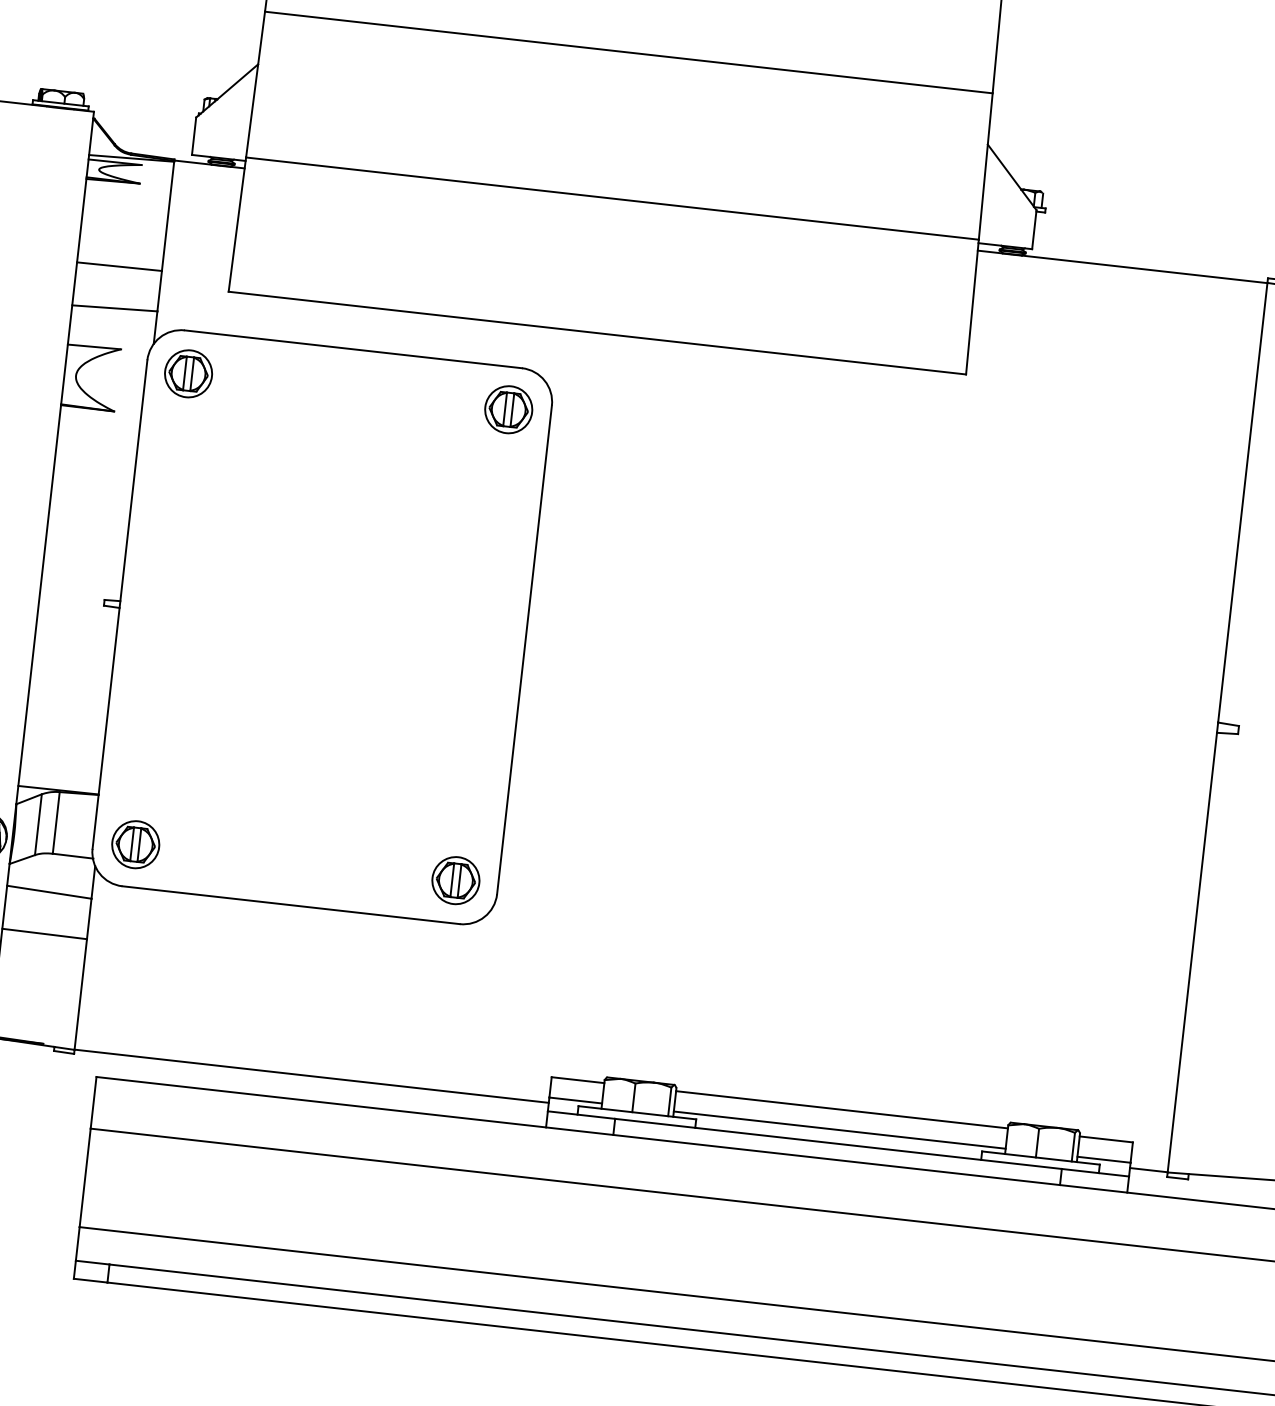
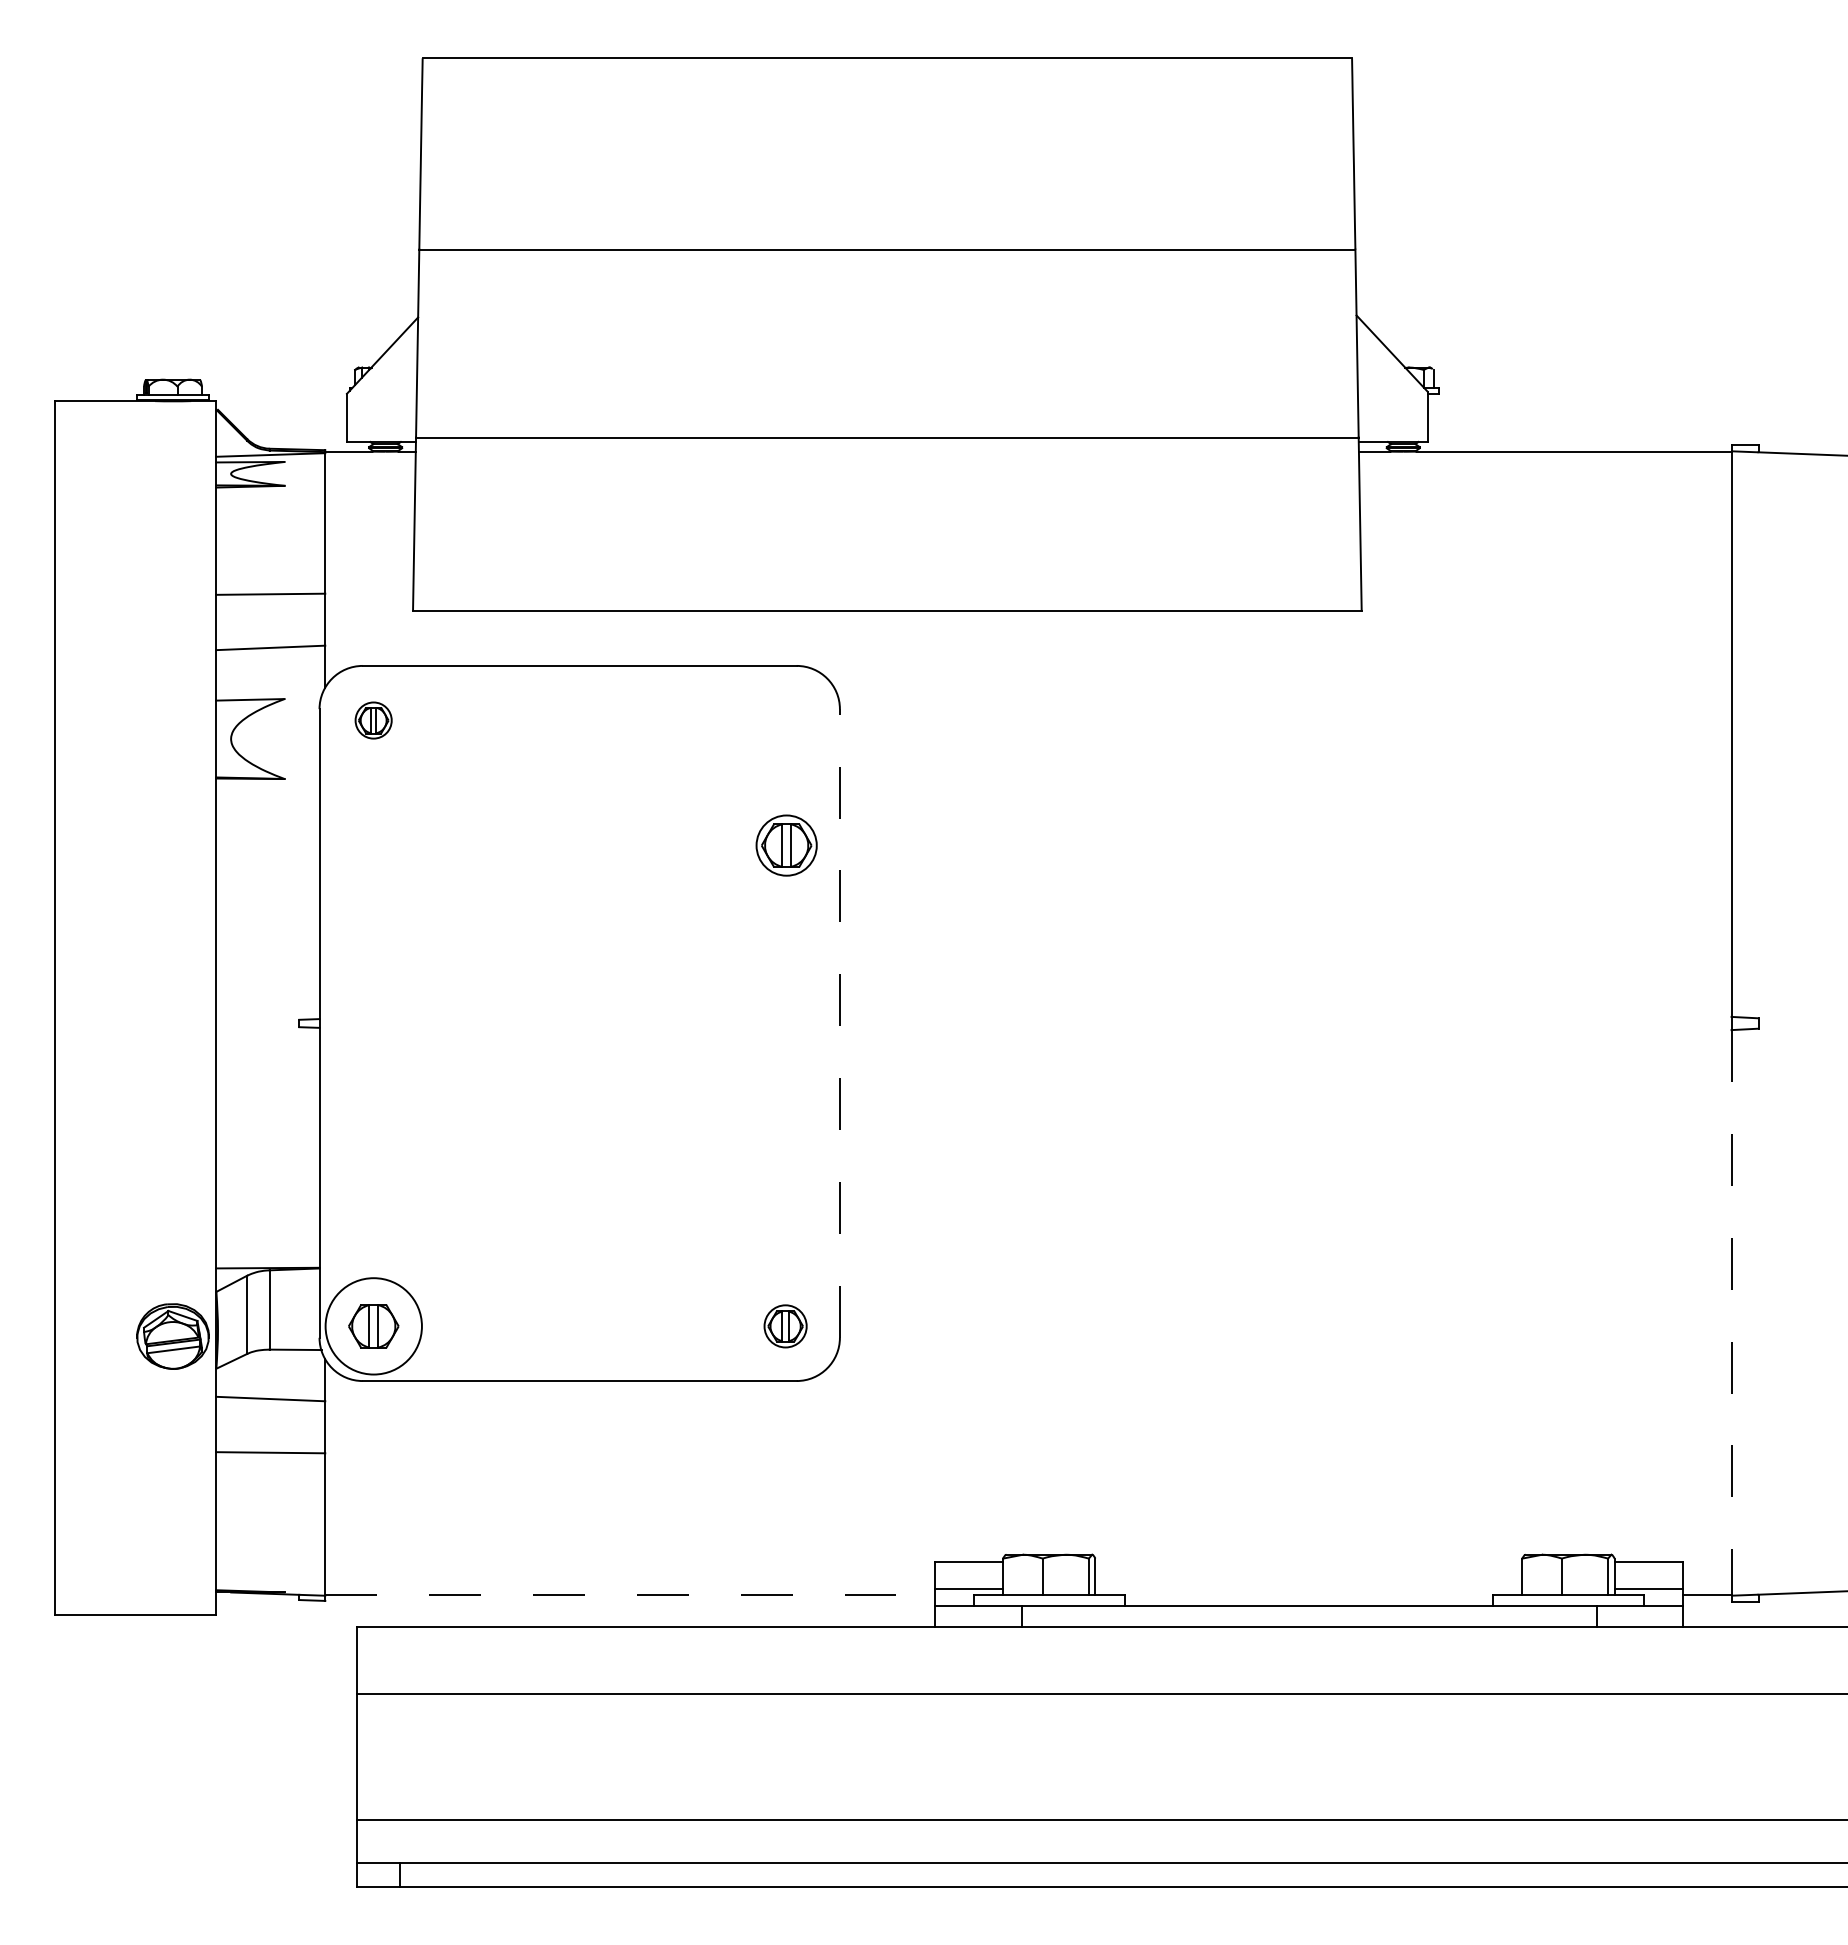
part: (188, 373) -> (373, 720), size x0.6
part: (508, 409) -> (786, 845), moved
line: (524, 649) -> (839, 1022), solid -> dashed
circle: (135, 844) -> (373, 1326), size x1.6
part: (455, 880) -> (785, 1326), size x0.7
line: (1192, 952) -> (1731, 1312), solid -> dashed
line: (311, 1076) -> (630, 1595), solid -> dashed
line: (841, 1109) -> (1308, 1562), removed
line: (839, 1129) -> (1308, 1588), removed

